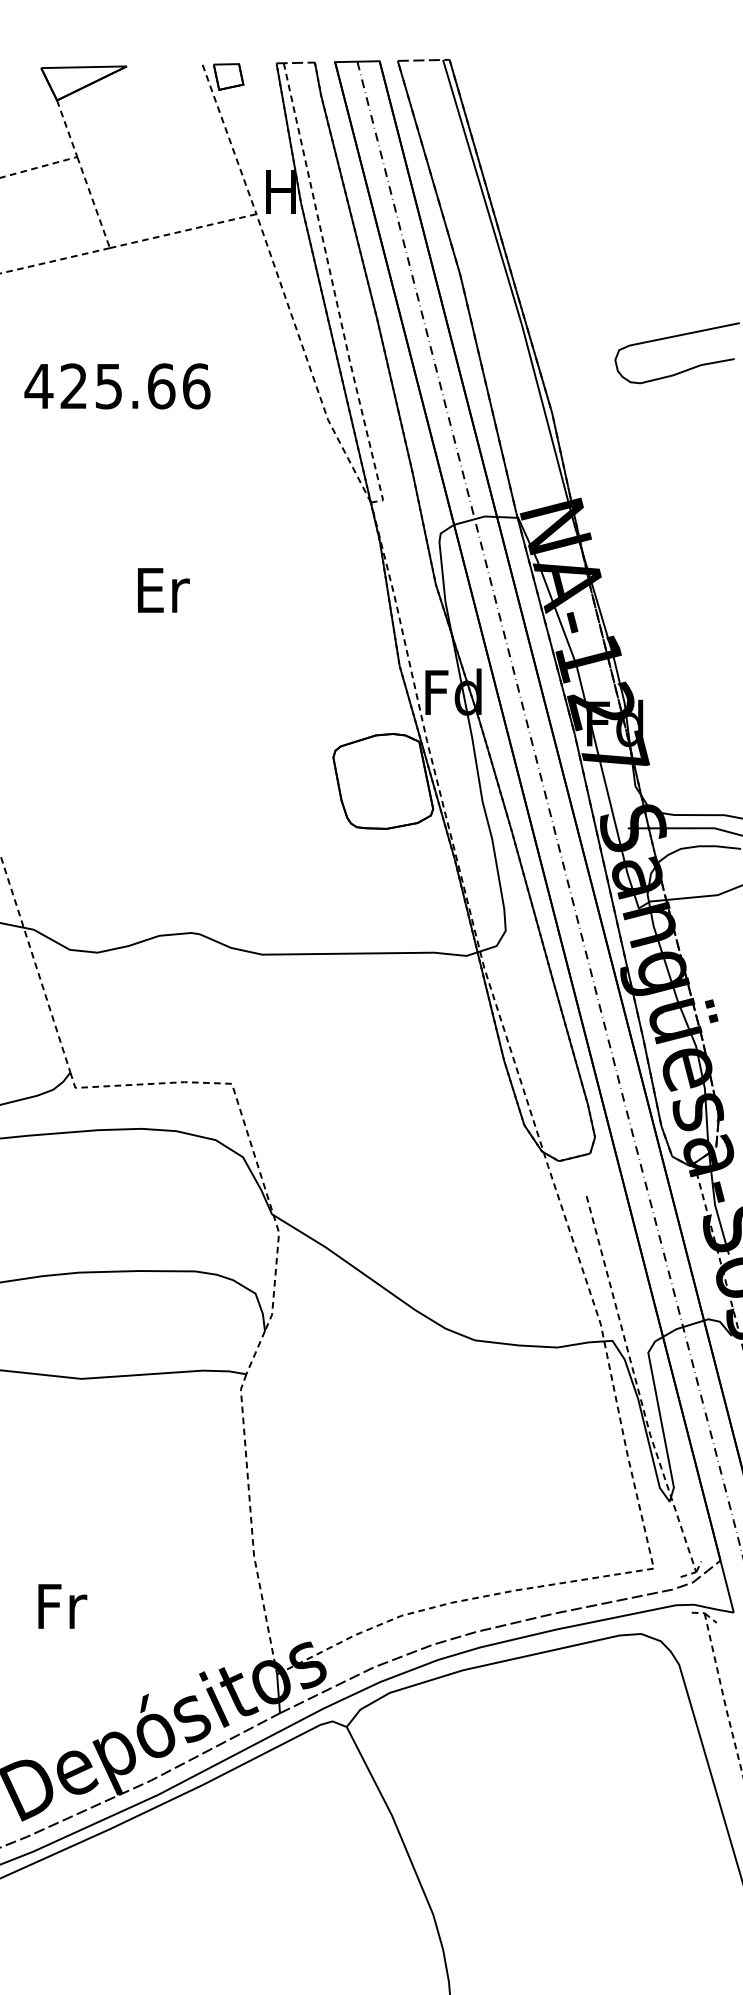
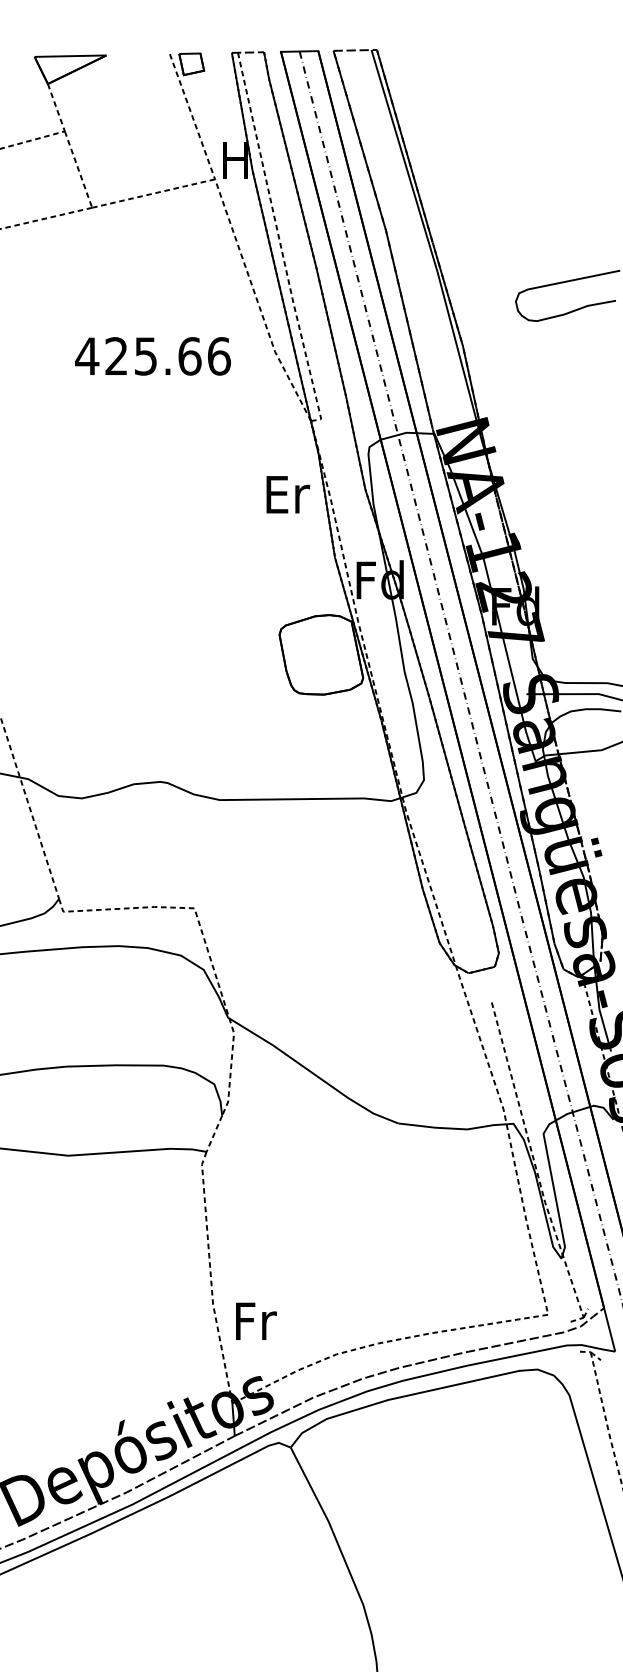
text: (117, 386) -> (153, 356), moved
text: (163, 590) -> (288, 494), moved
text: (62, 1606) -> (256, 1321), moved

